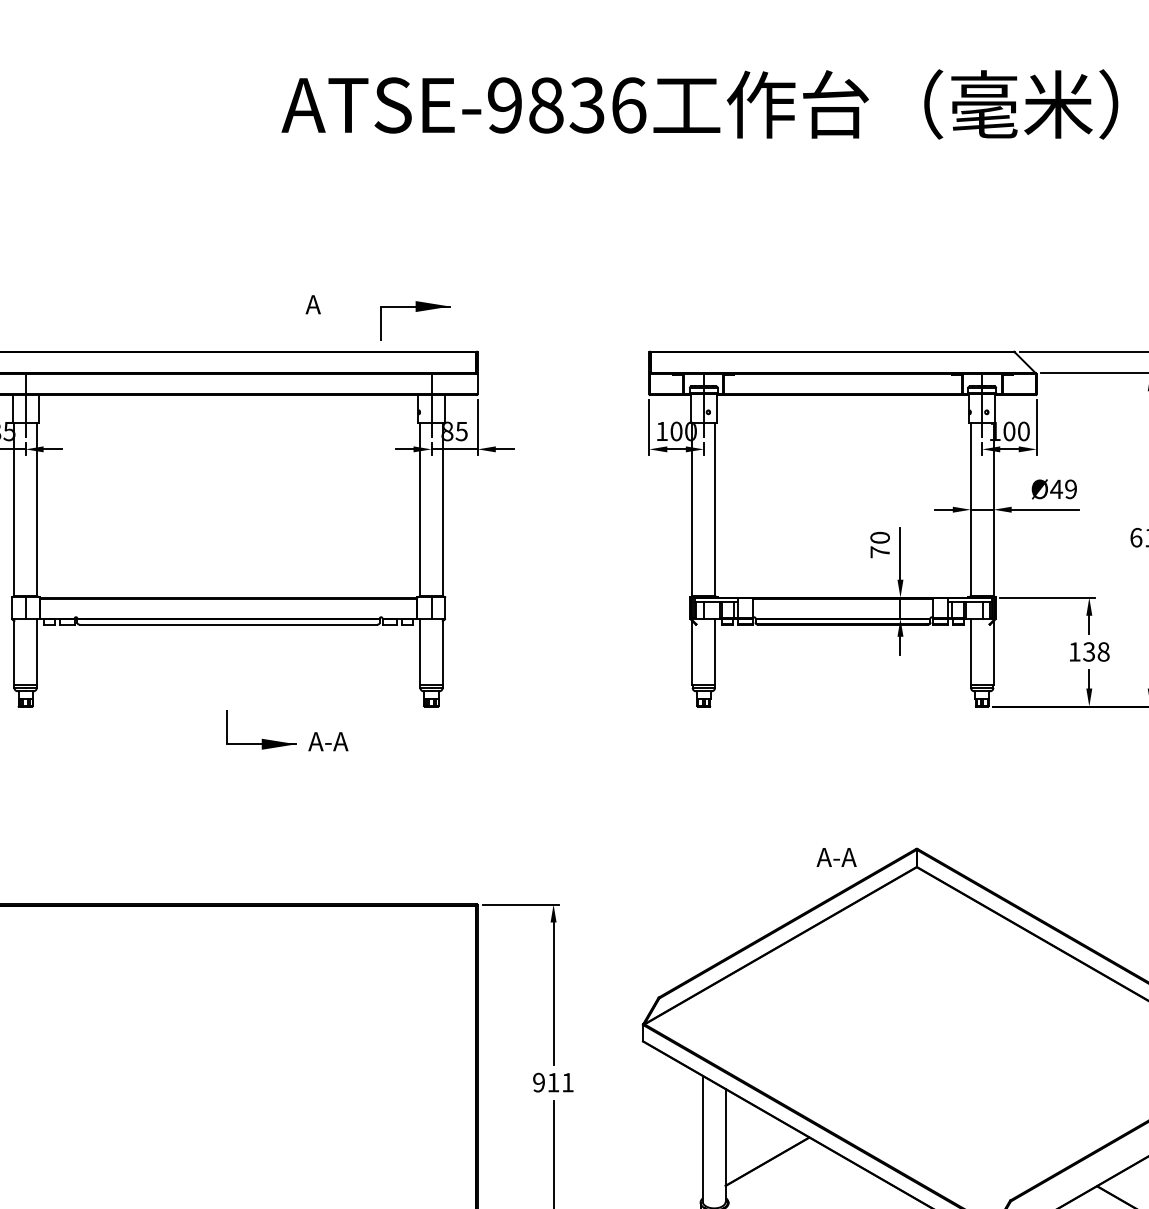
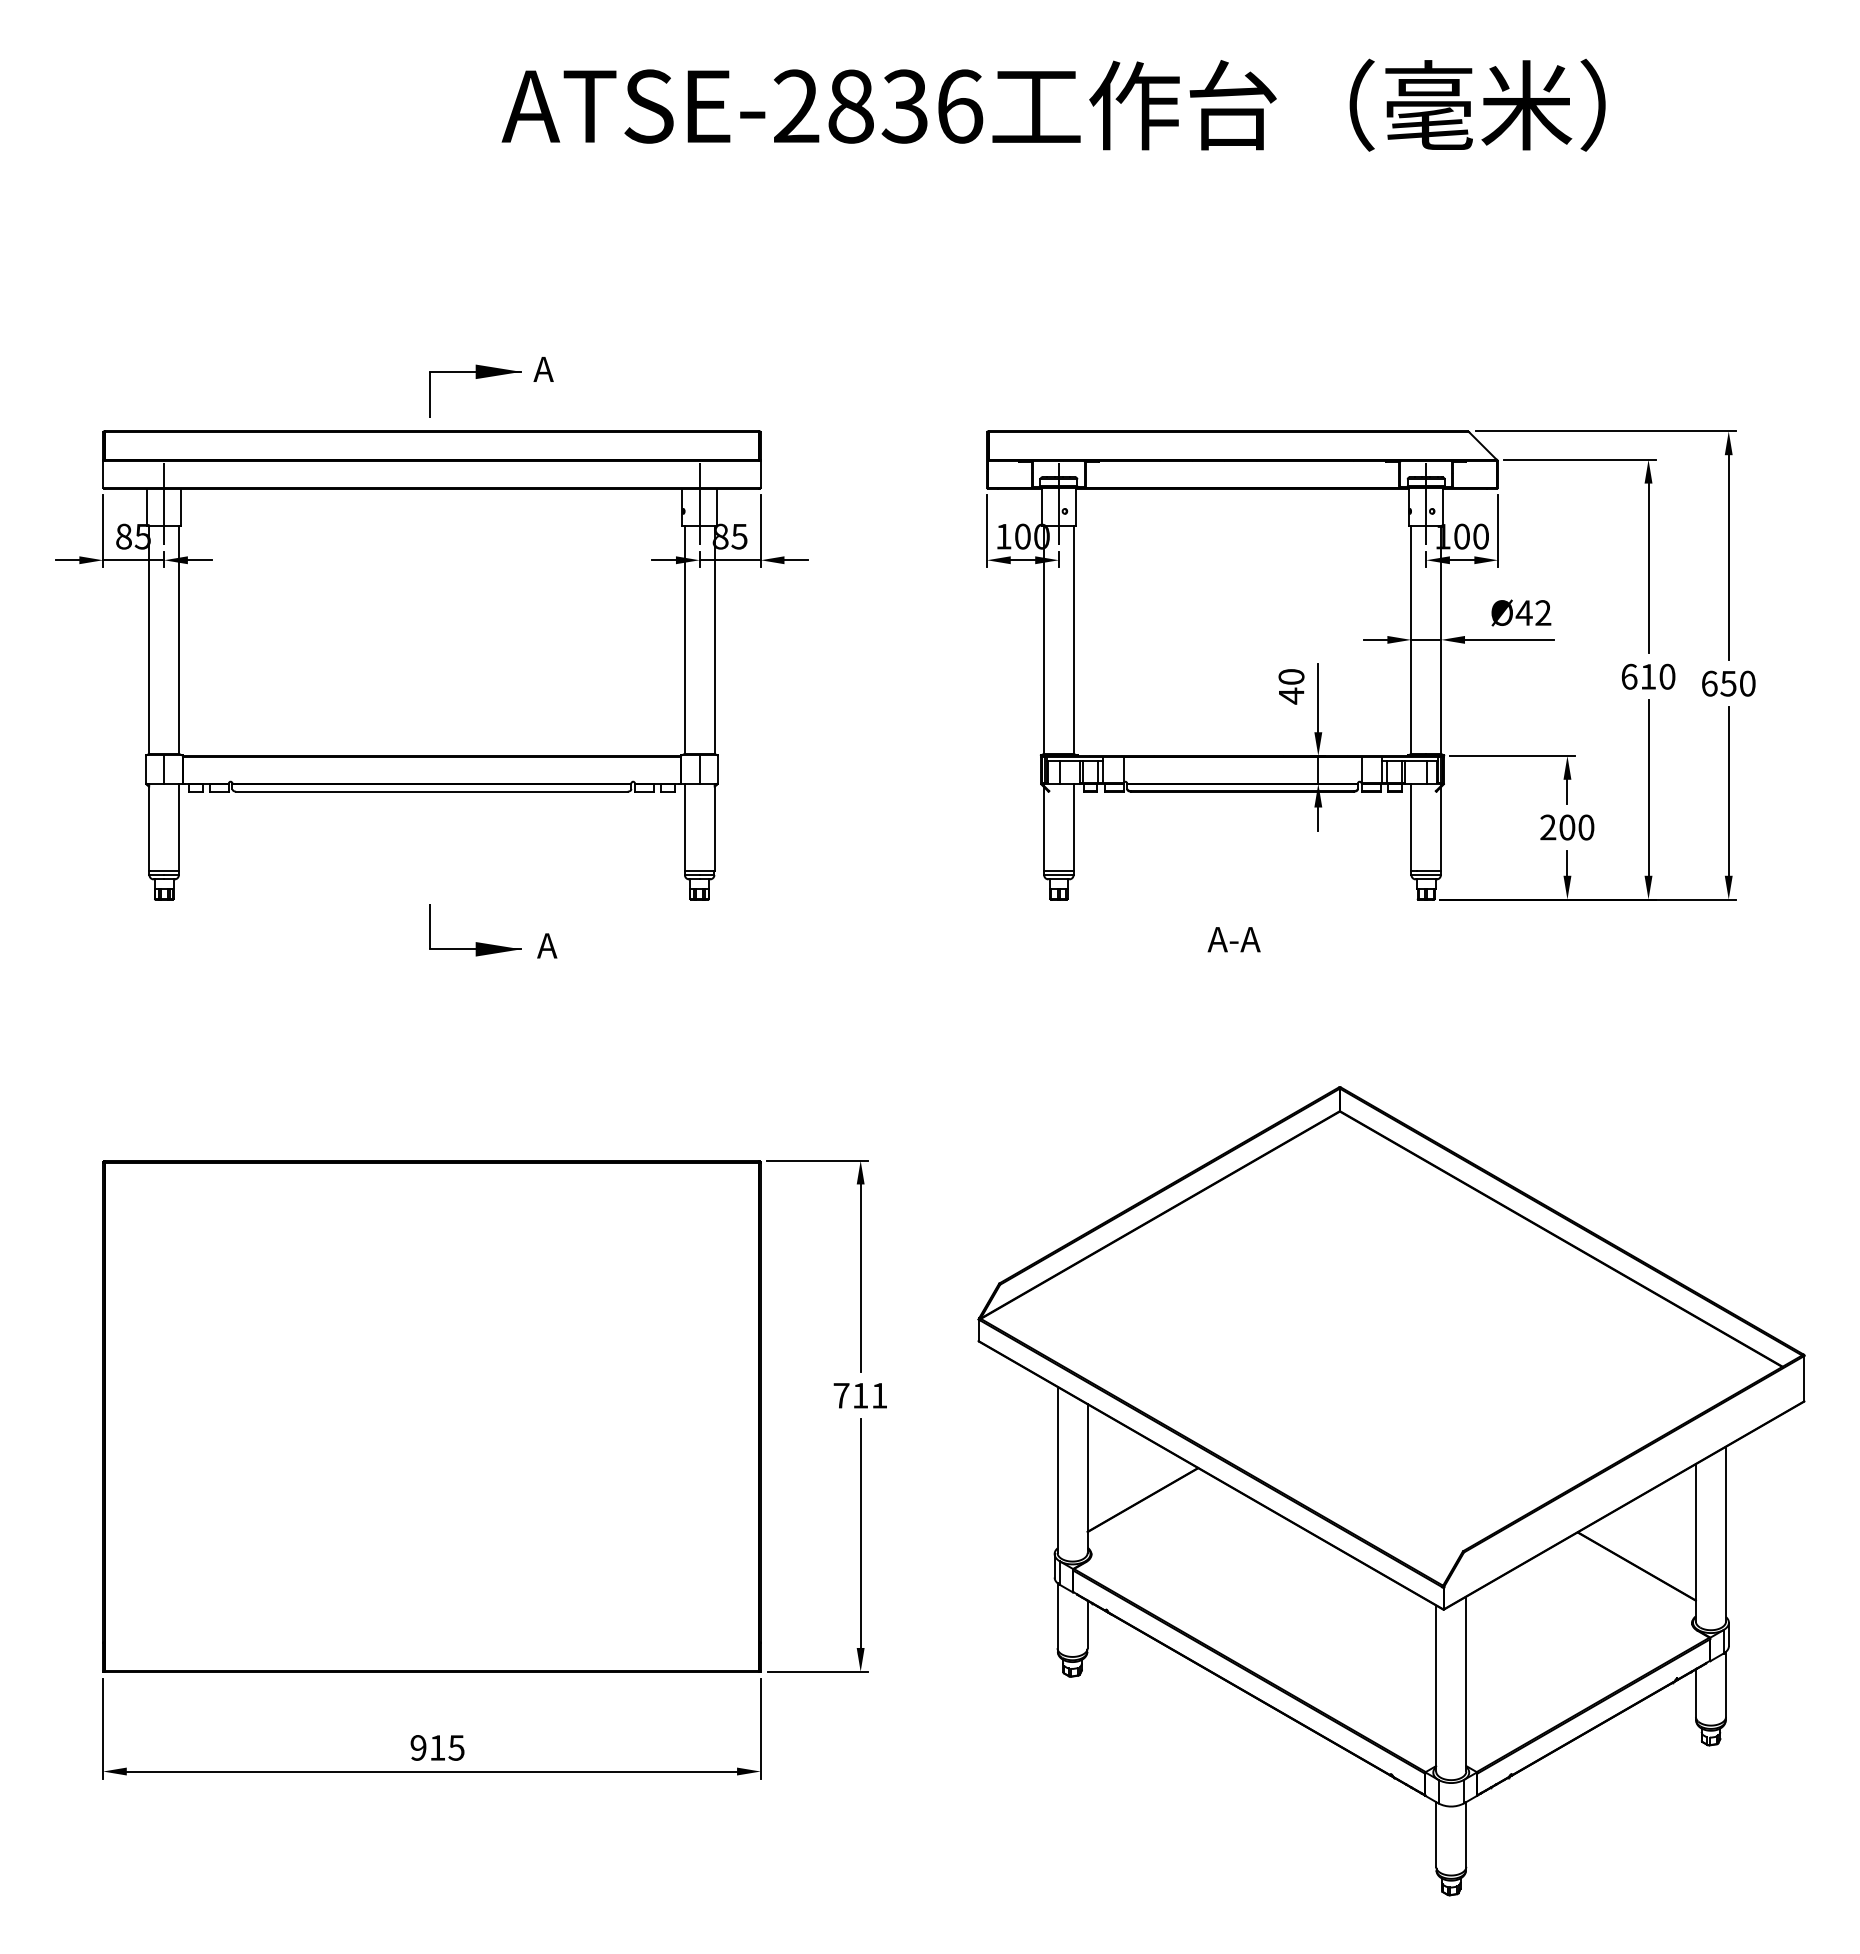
text: (504, 105) -> (796, 106), ATSE-9836 -> ATSE-2836
part: (415, 311) -> (475, 378), moved
text: (1071, 488) -> (1543, 612), 49 -> 42
text: (880, 551) -> (1291, 695), 70 -> 40
text: (1089, 651) -> (1567, 827), 138 -> 200
text: (336, 741) -> (574, 945), A-A -> A
text: (836, 857) -> (1233, 939), moved
text: (539, 1082) -> (841, 1395), 911 -> 711

